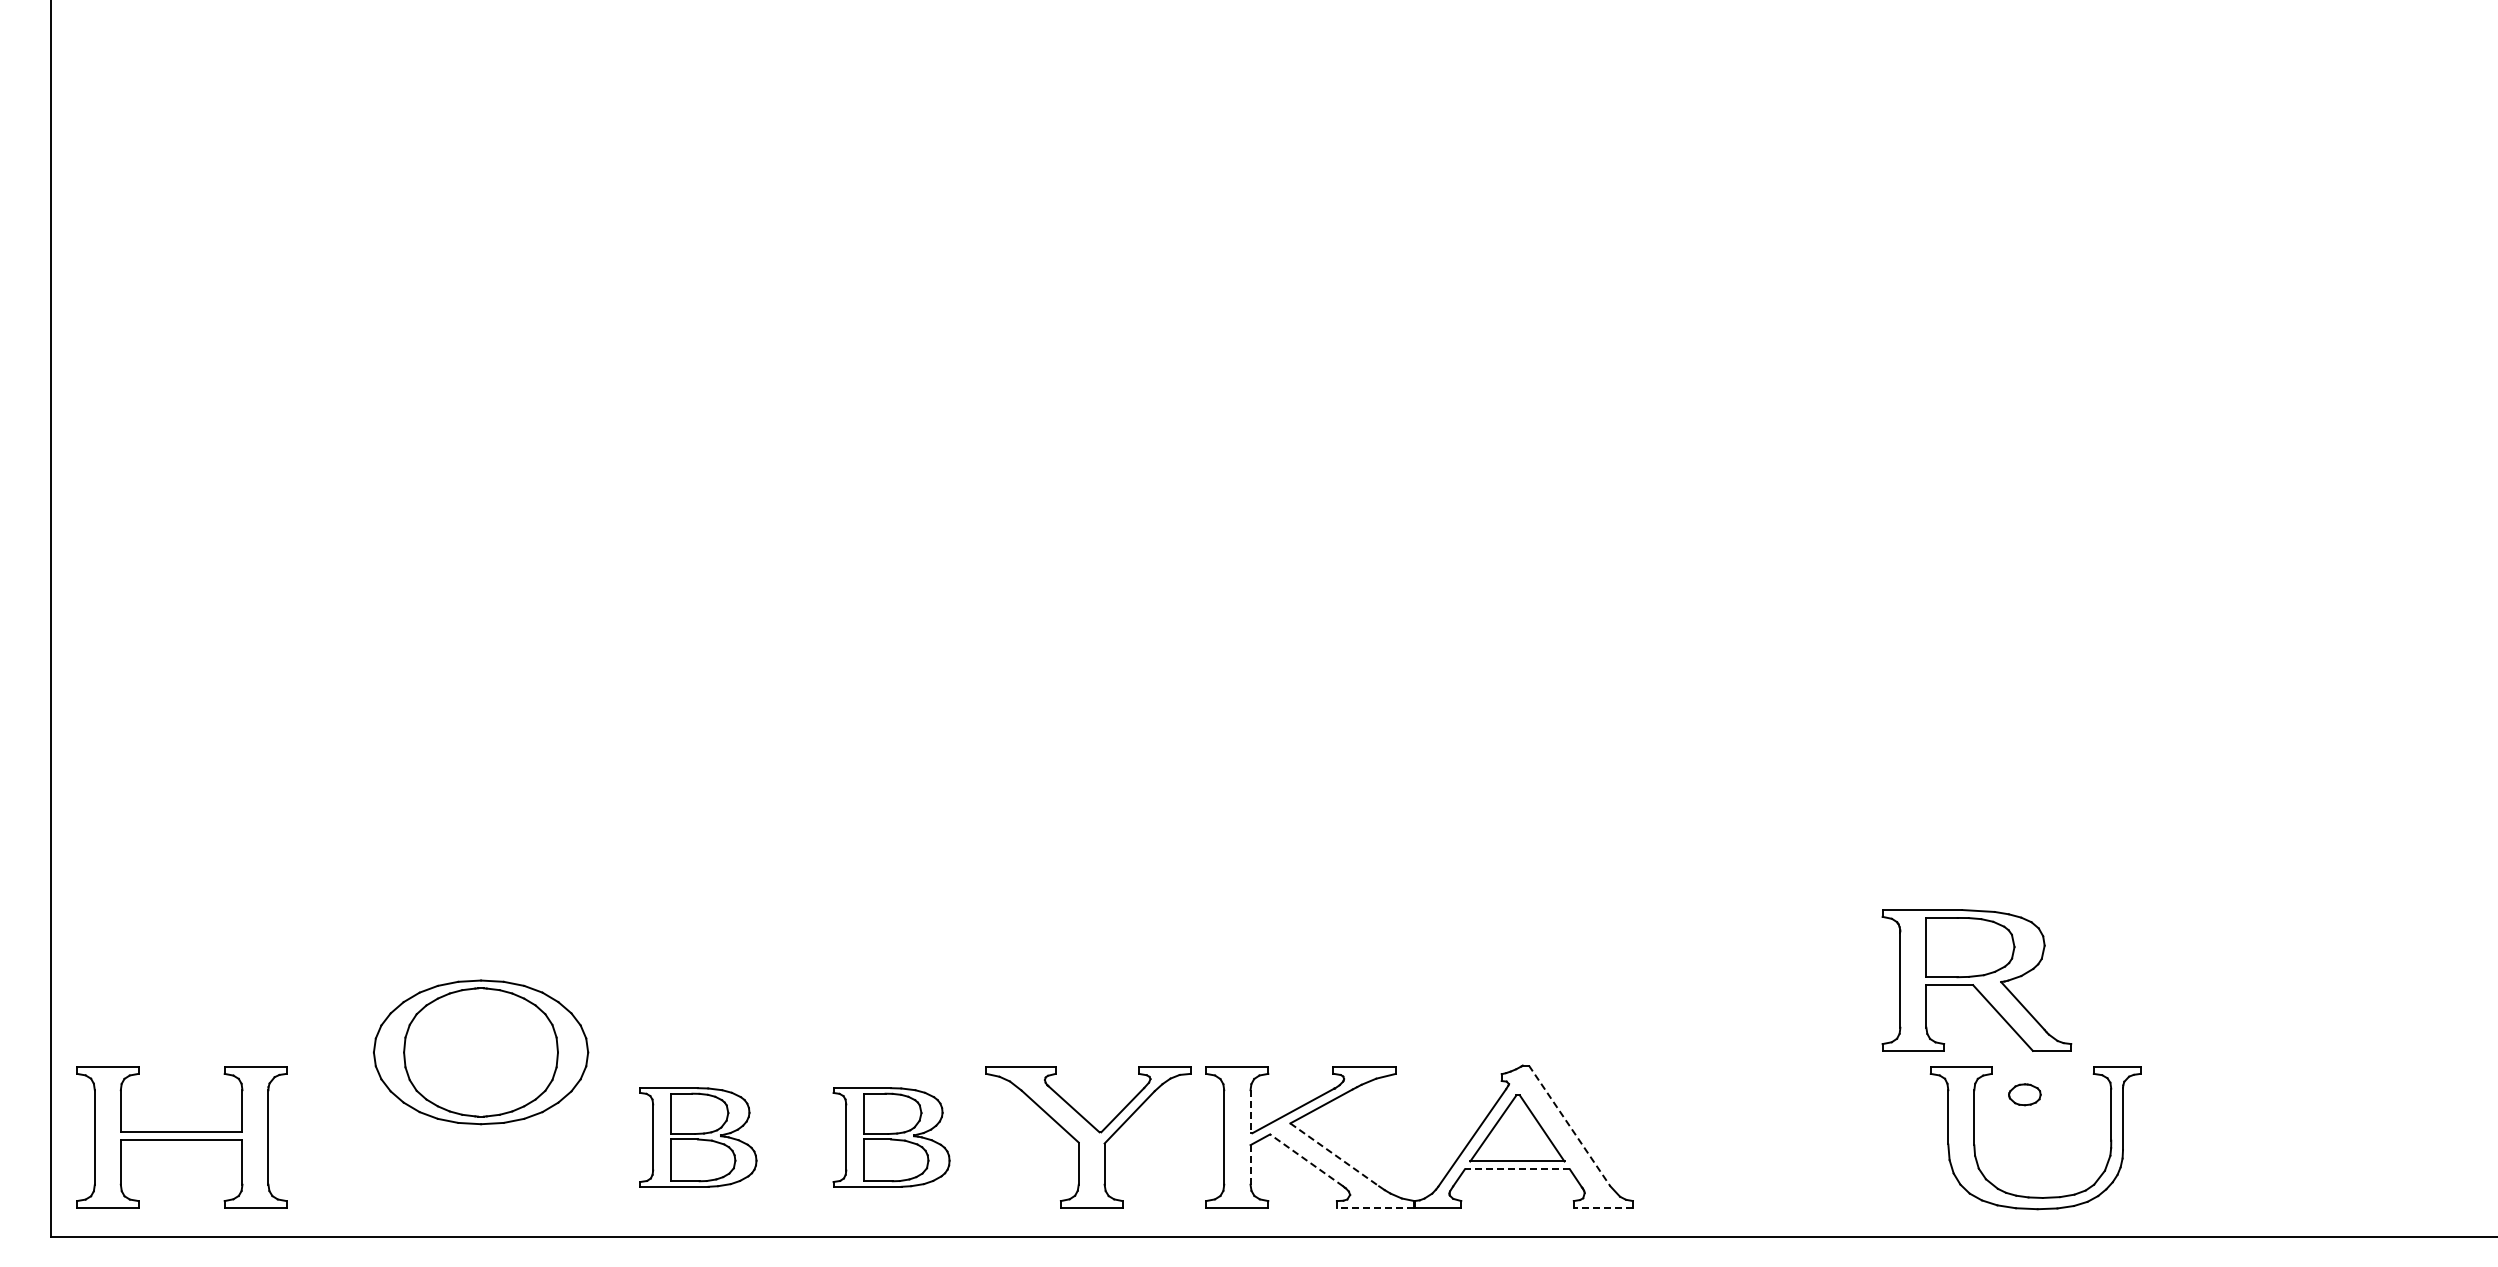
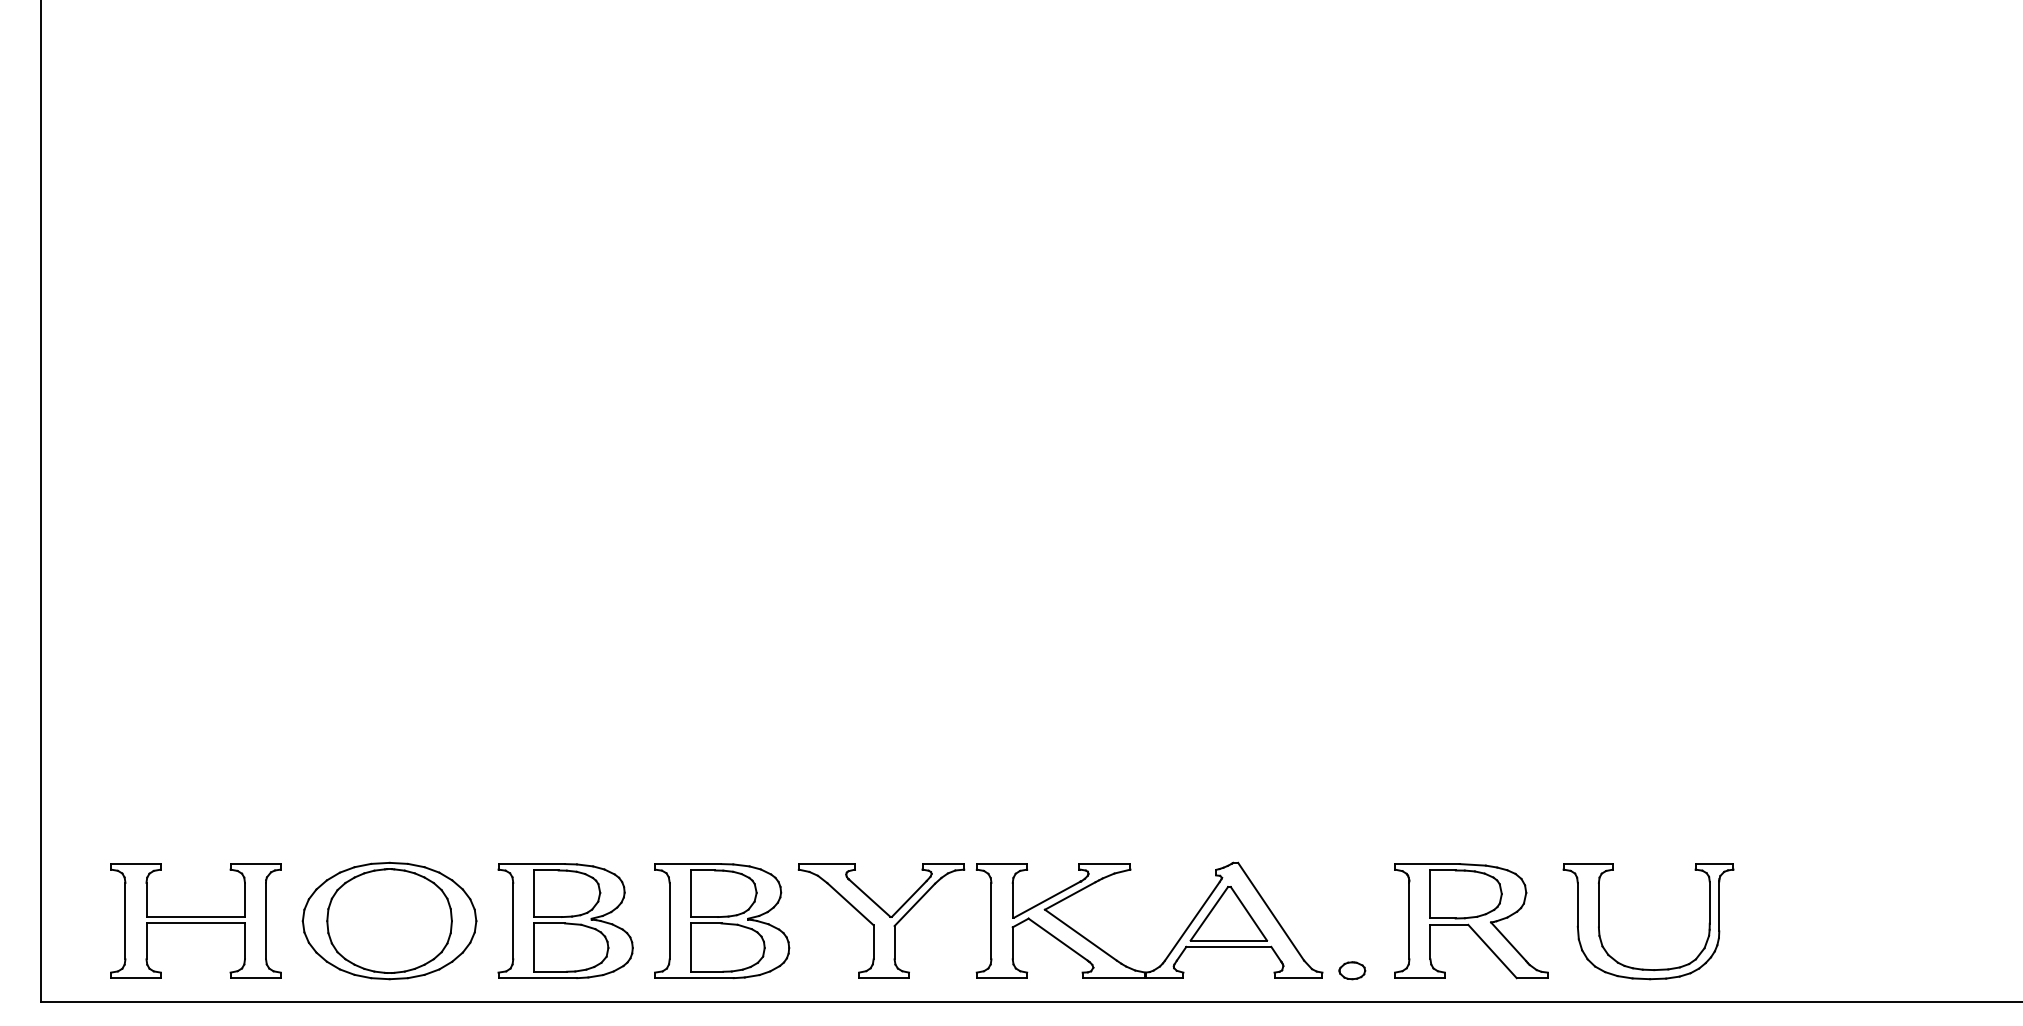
part: (1976, 980) -> (1471, 921), moved
part: (481, 1052) -> (389, 921), moved
part: (2024, 1094) -> (1352, 970), moved
line: (1250, 1111) -> (1012, 900), dashed -> solid
line: (1569, 1125) -> (1271, 911), dashed -> solid
part: (181, 1137) -> (195, 921), moved
part: (698, 1137) -> (565, 921), size x1.43
part: (891, 1137) -> (721, 921), size x1.43
line: (1335, 1155) -> (1081, 935), dashed -> solid
line: (1306, 1160) -> (1058, 939), dashed -> solid
line: (1250, 1164) -> (1012, 943), dashed -> solid
line: (1516, 1169) -> (1228, 947), dashed -> solid
line: (1375, 1207) -> (1113, 977), dashed -> solid
line: (1603, 1207) -> (1298, 977), dashed -> solid

